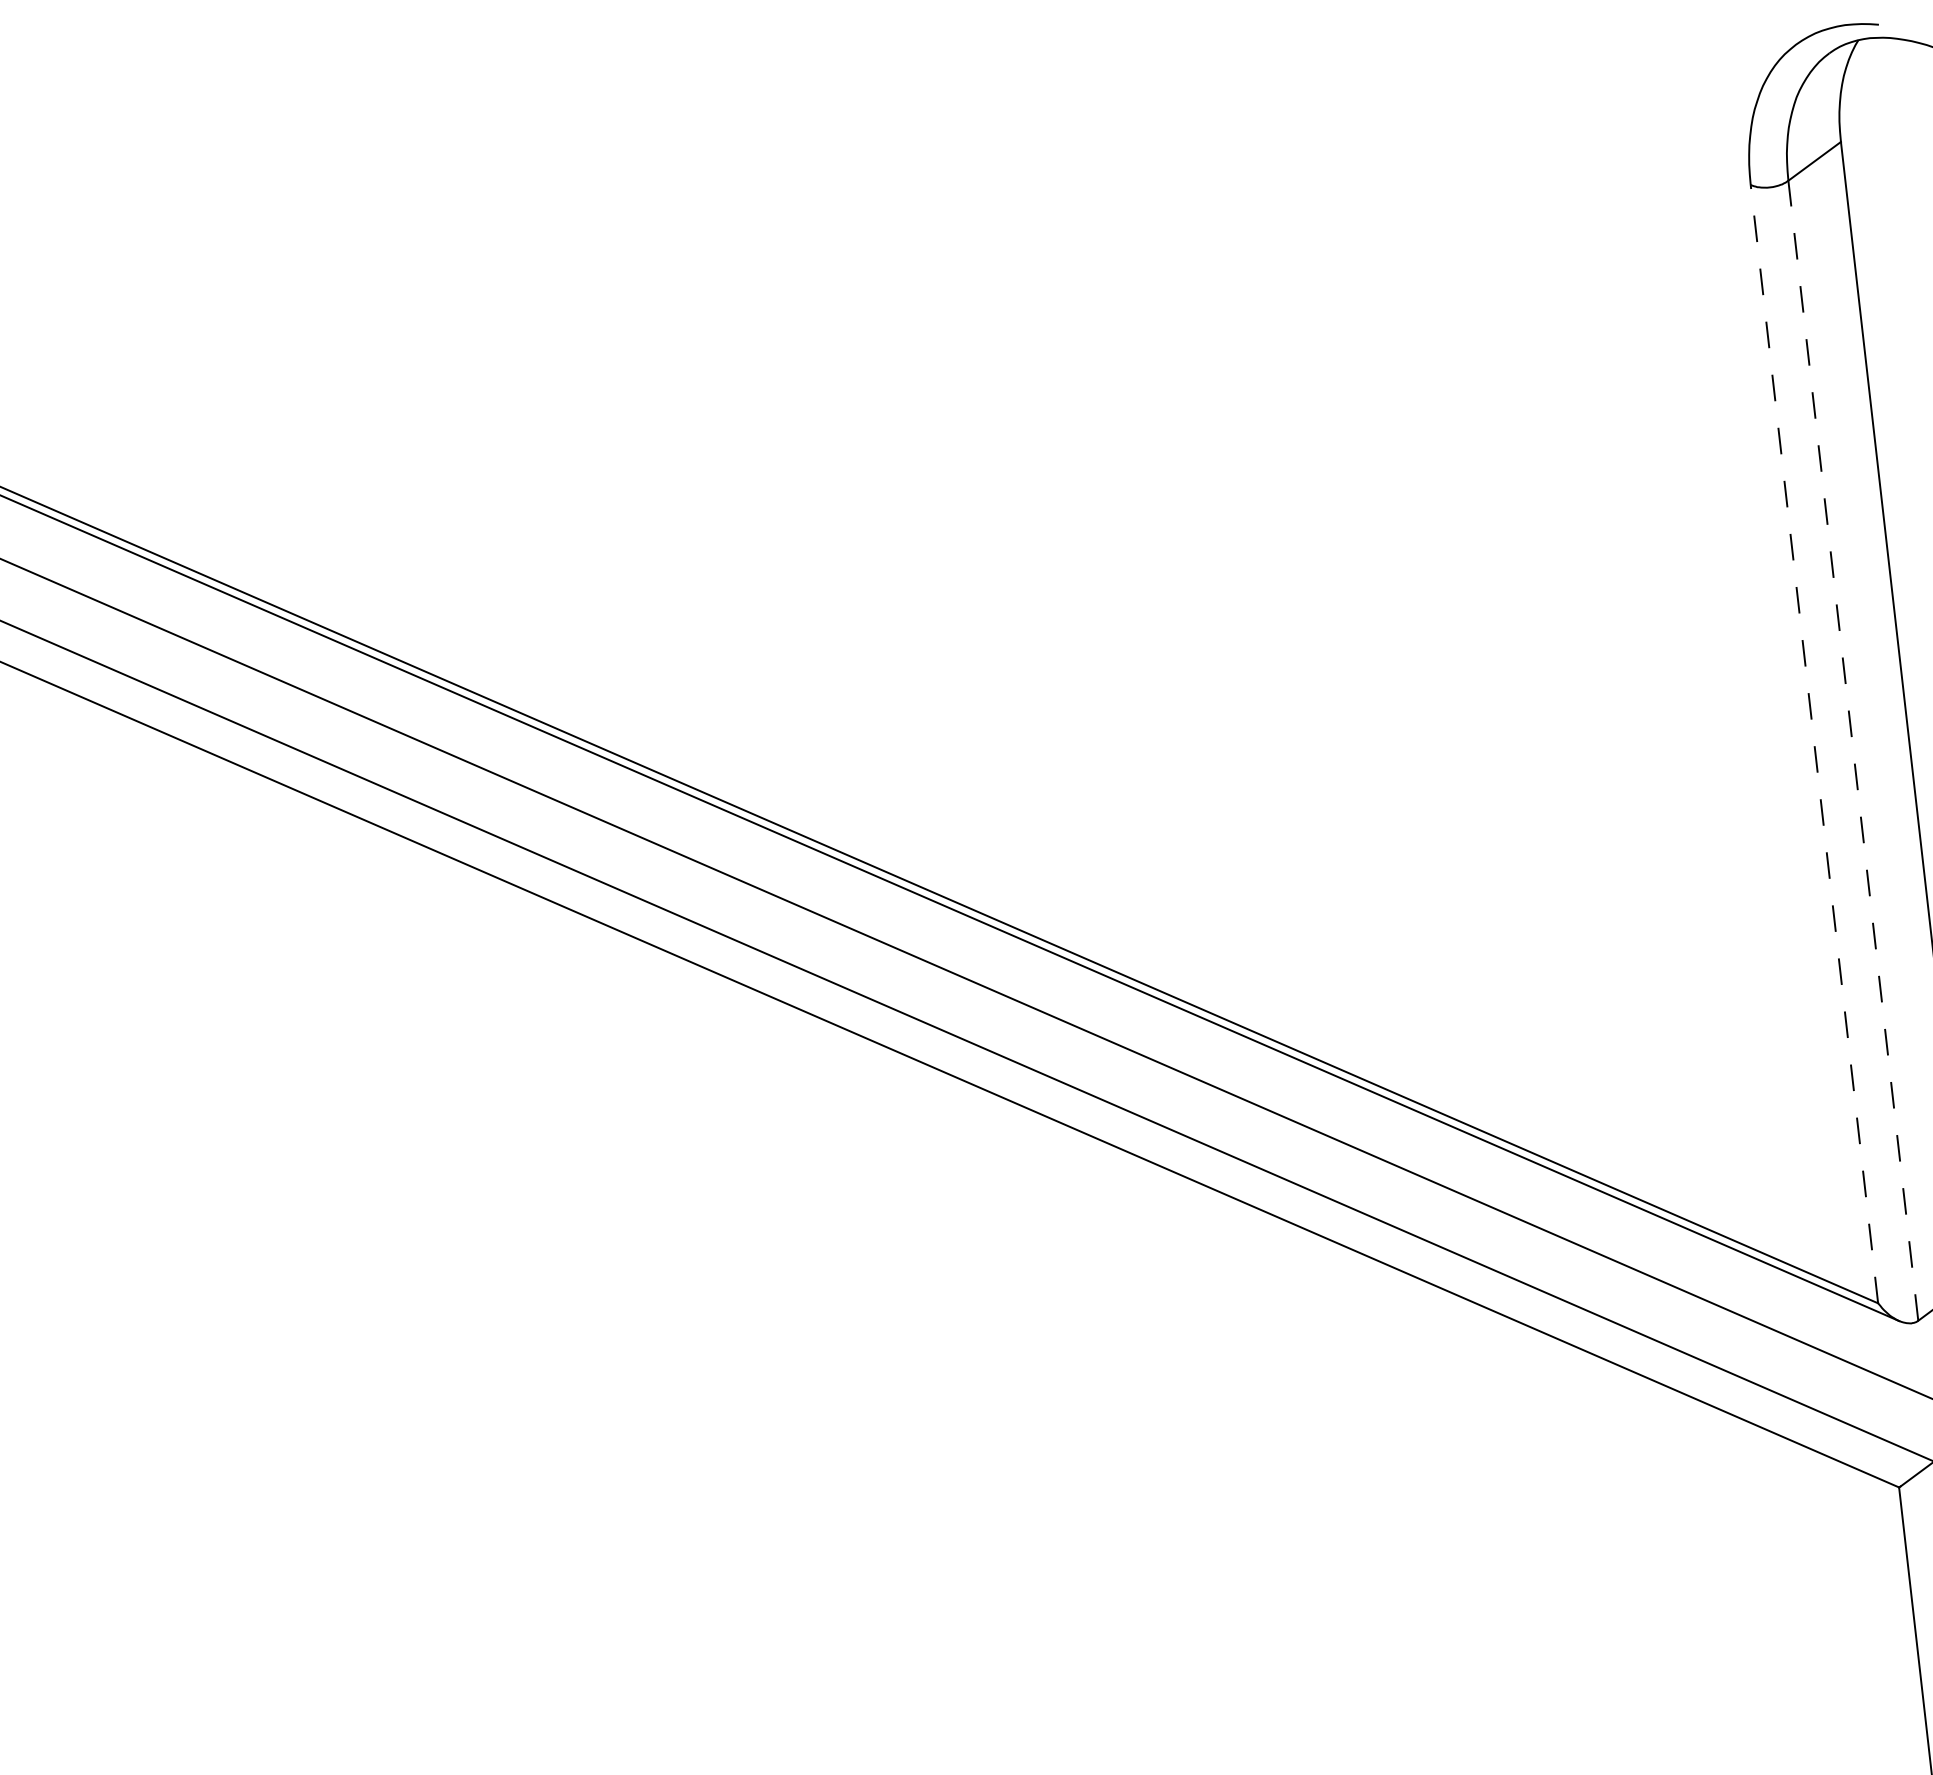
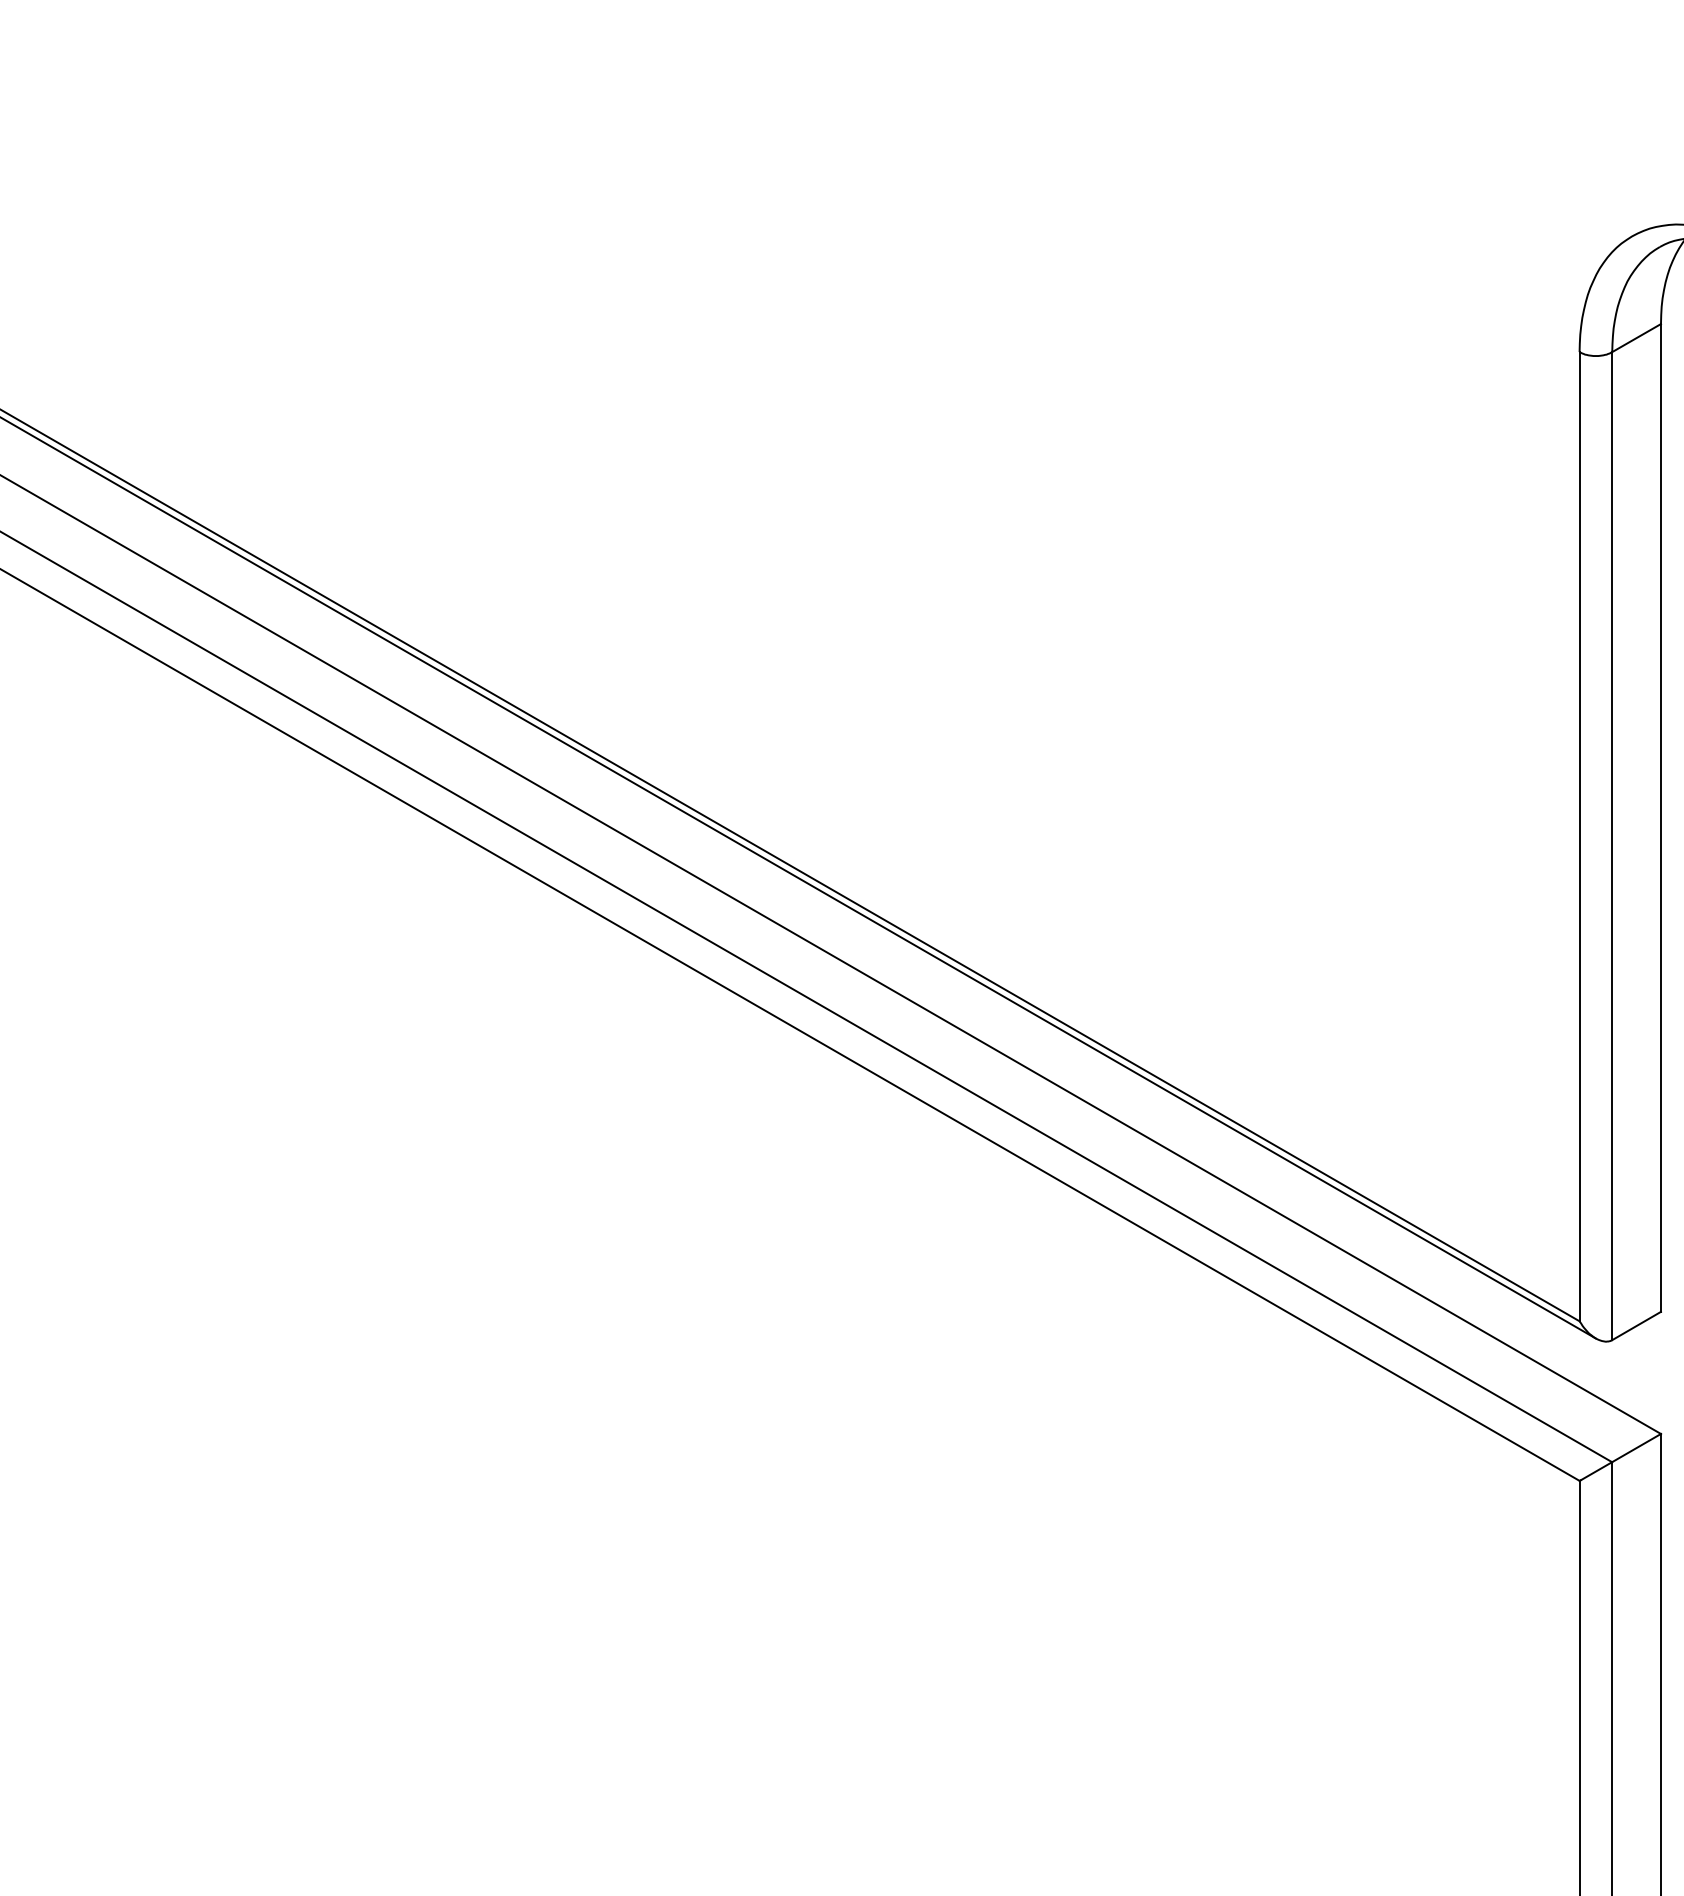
line: (1814, 743) -> (1579, 836), dashed -> solid
line: (1853, 750) -> (1612, 845), dashed -> solid

